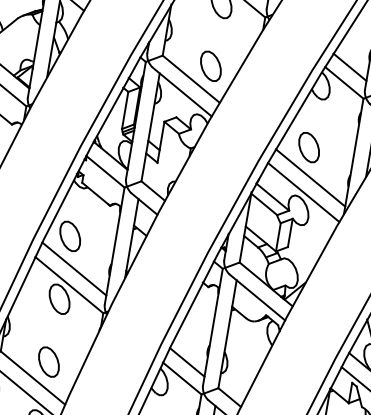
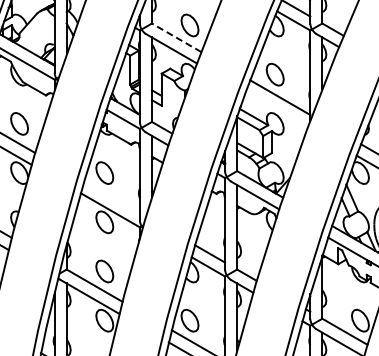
line: (191, 78) -> (176, 37), solid -> dashed
line: (303, 192) -> (276, 109), removed
line: (73, 269) -> (111, 197), removed

